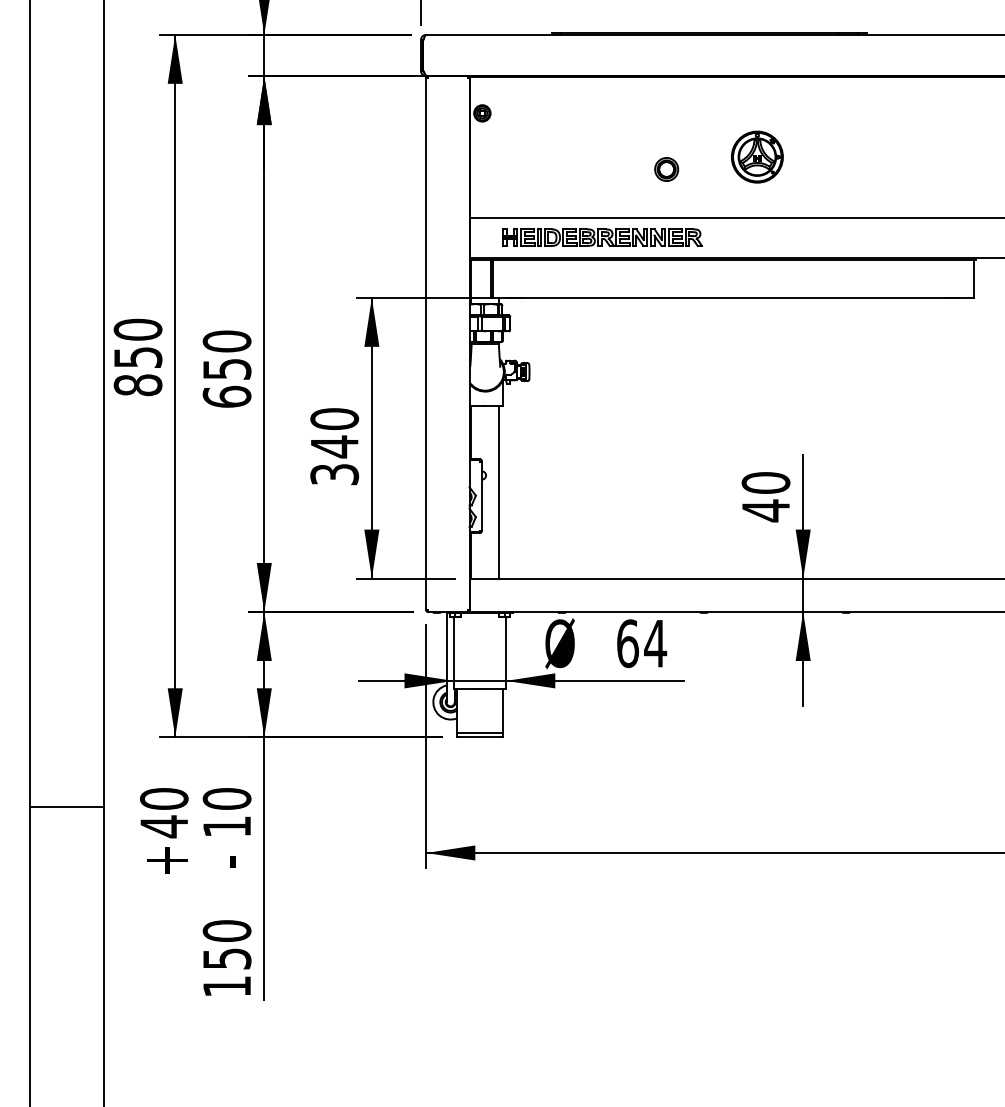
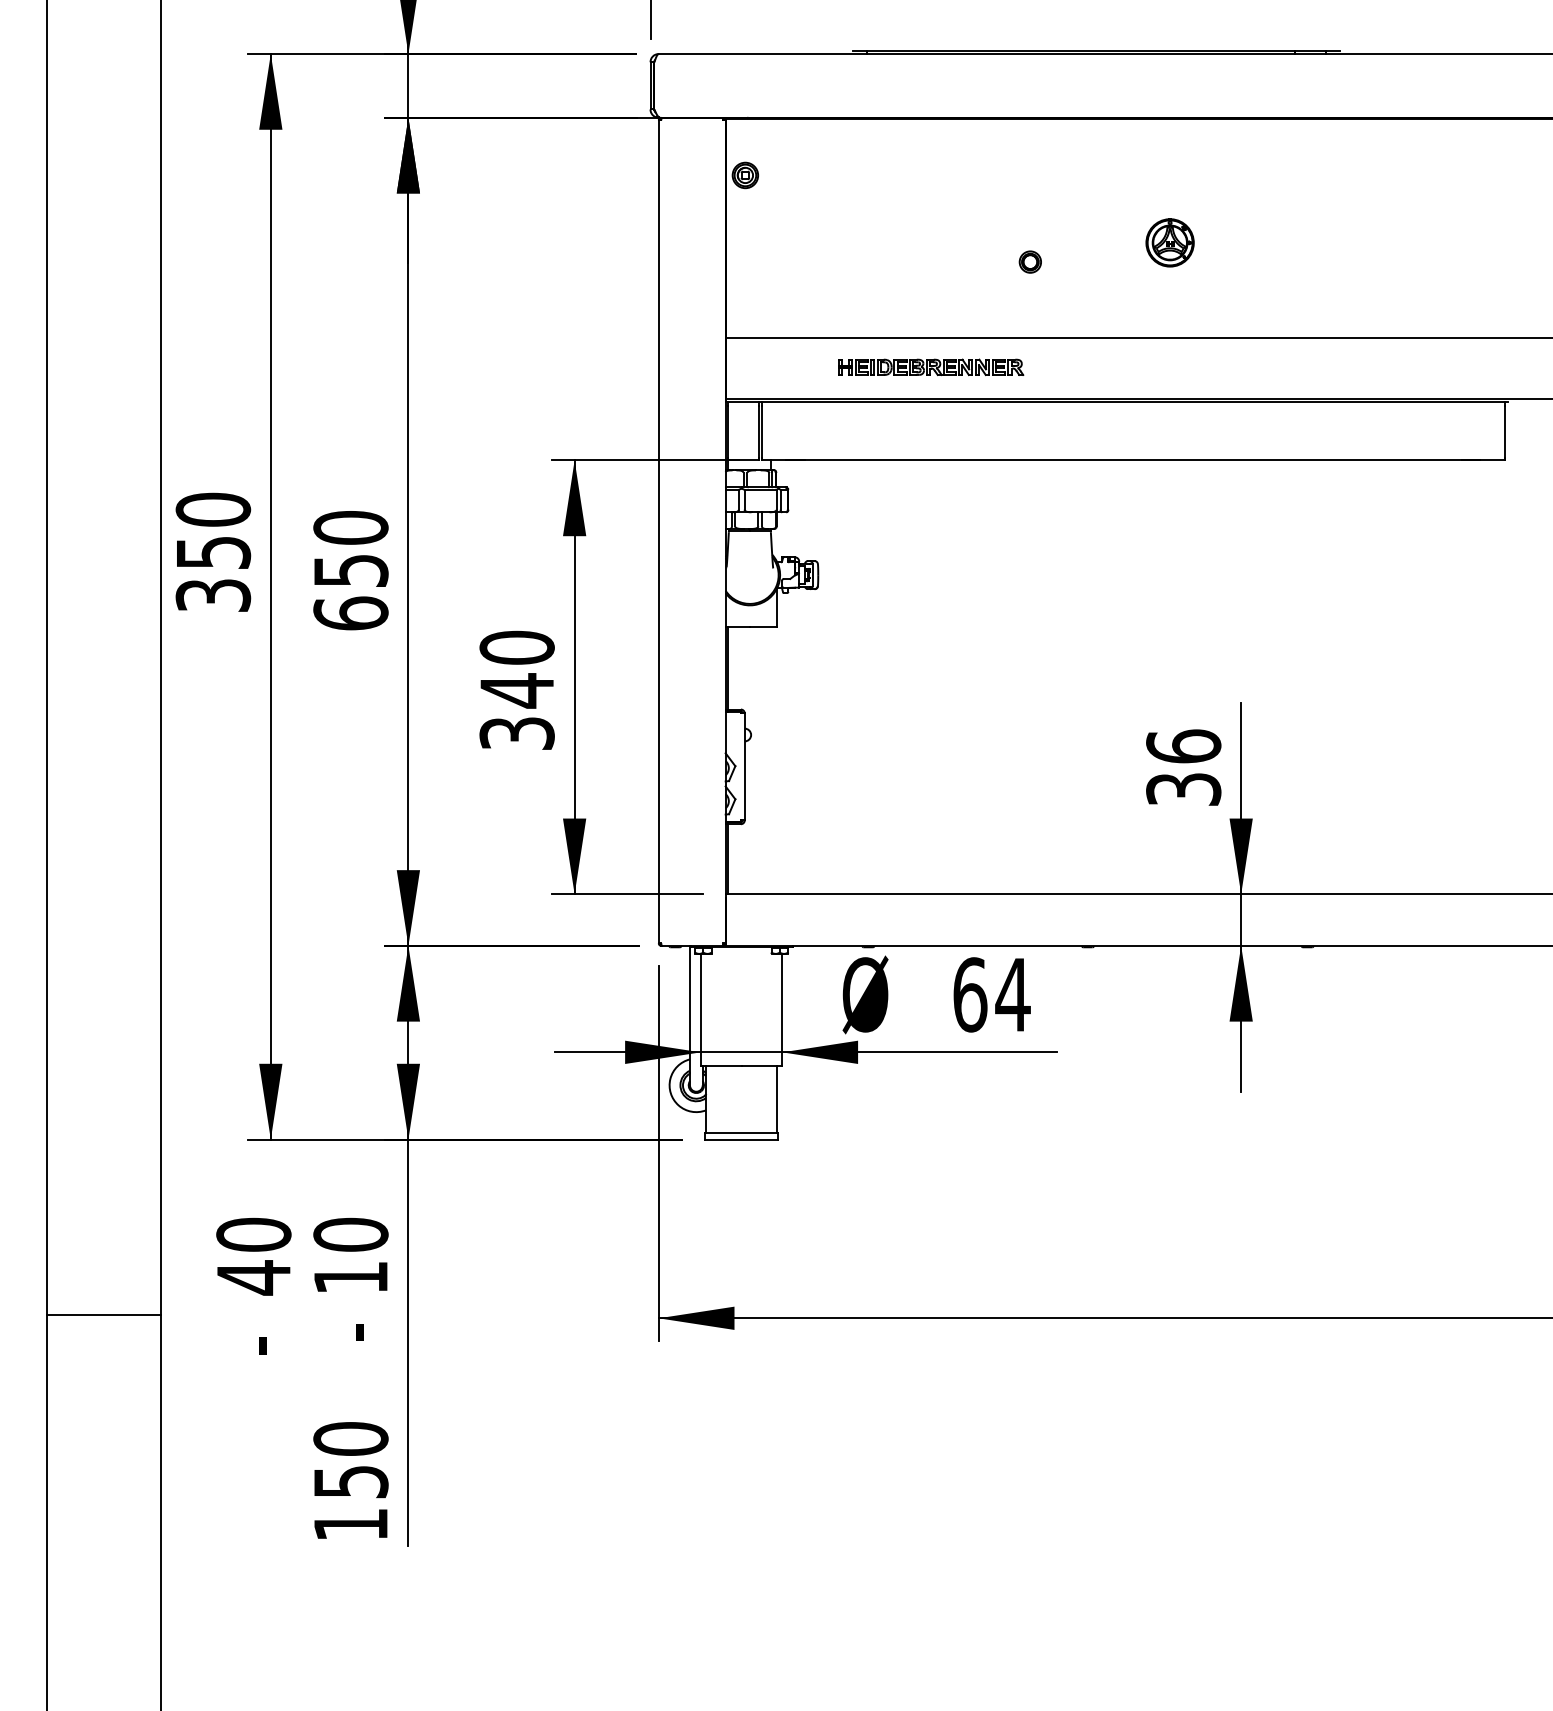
part: (756, 156) -> (1169, 242), size x0.6
part: (666, 169) -> (1029, 262), size x0.6
part: (602, 237) -> (931, 367), size x0.6
text: (137, 385) -> (212, 595), 850 -> 350
line: (499, 491) -> (771, 759), removed
text: (765, 496) -> (1182, 767), 40 -> 36
line: (67, 807) -> (104, 1315), moved
text: (167, 861) -> (258, 1331), + -> -

